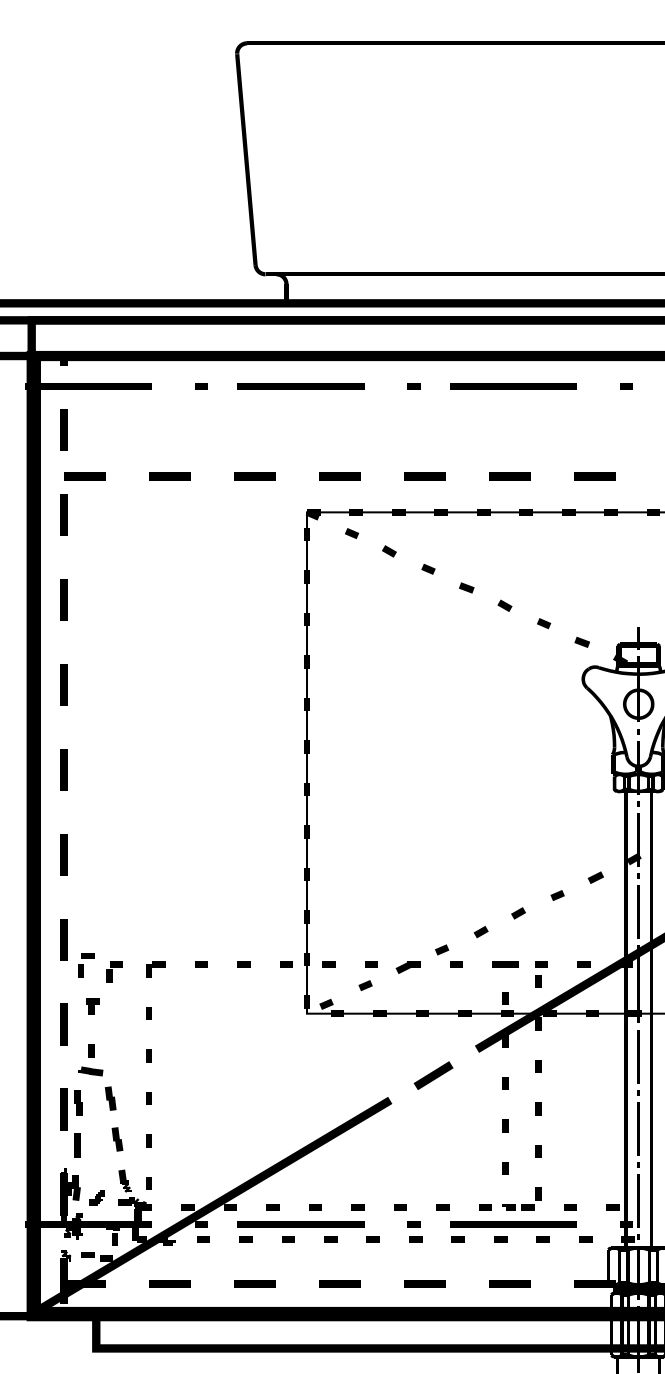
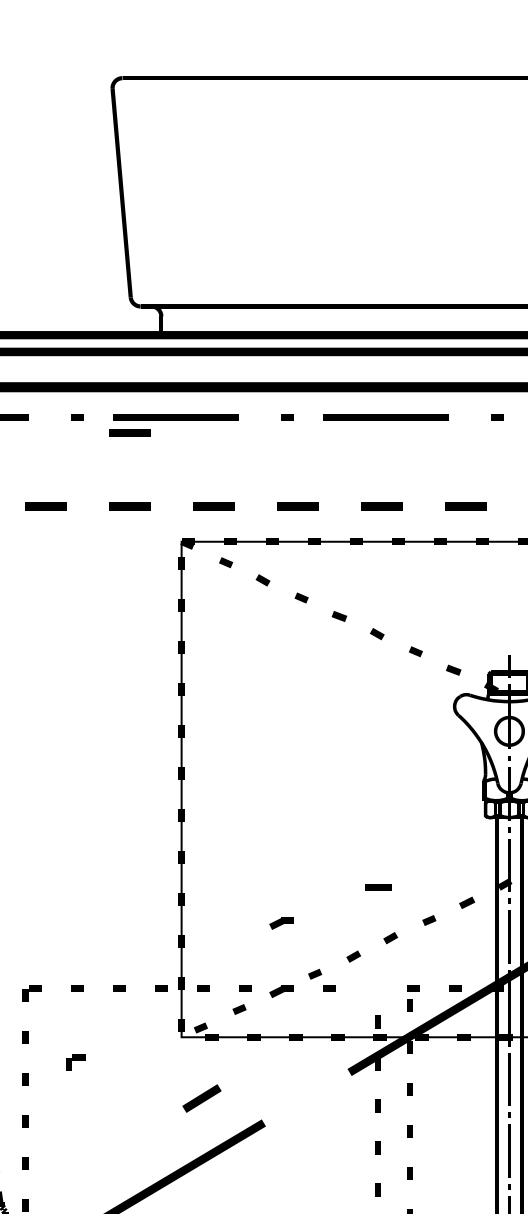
line: (254, 402) -> (129, 433), added
part: (407, 898) -> (280, 923), added
part: (505, 964) -> (377, 887), moved
part: (199, 1039) -> (75, 1062), added
line: (433, 1075) -> (201, 1098), moved

